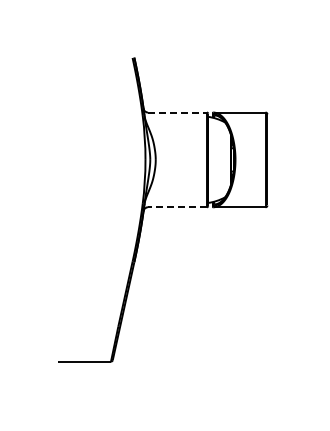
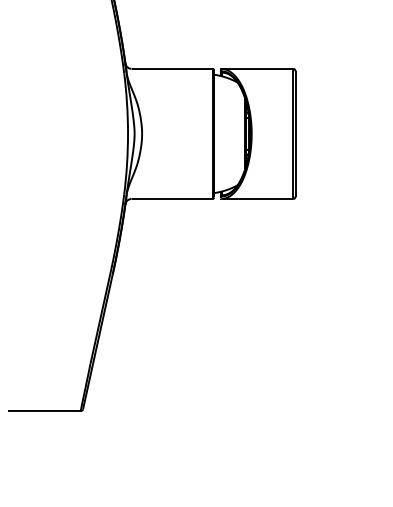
line: (178, 112) -> (173, 68), dashed -> solid
line: (177, 207) -> (172, 199), dashed -> solid

